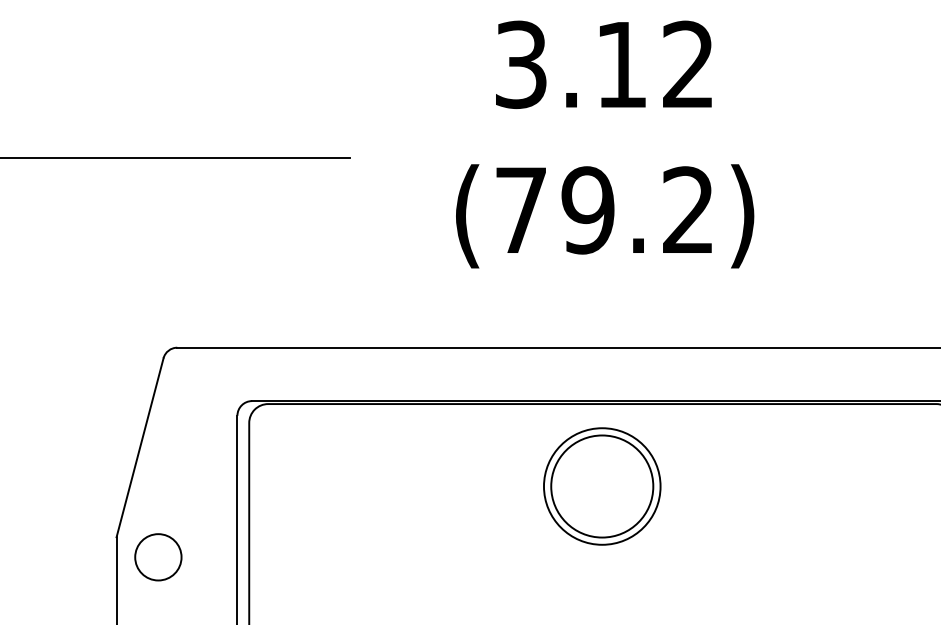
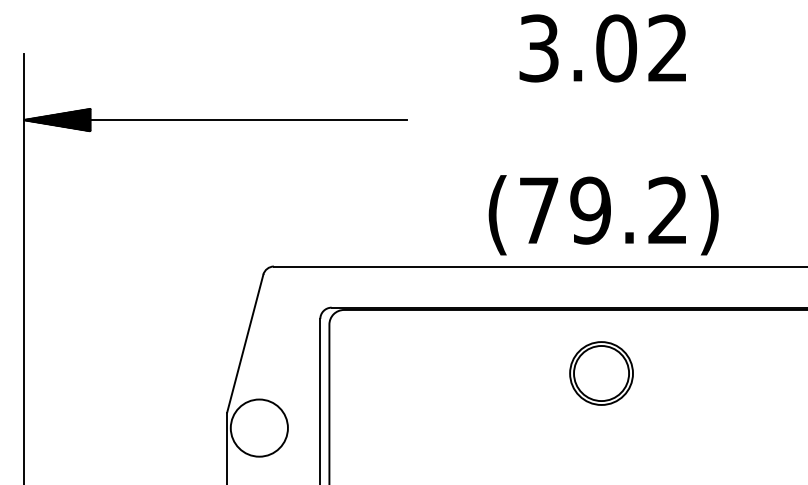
text: (621, 64) -> (616, 48), 3.12 -> 3.02
text: (604, 216) -> (603, 215), moved
part: (602, 486) -> (601, 373), size x0.7
circle: (158, 556) -> (259, 427), size x1.6

